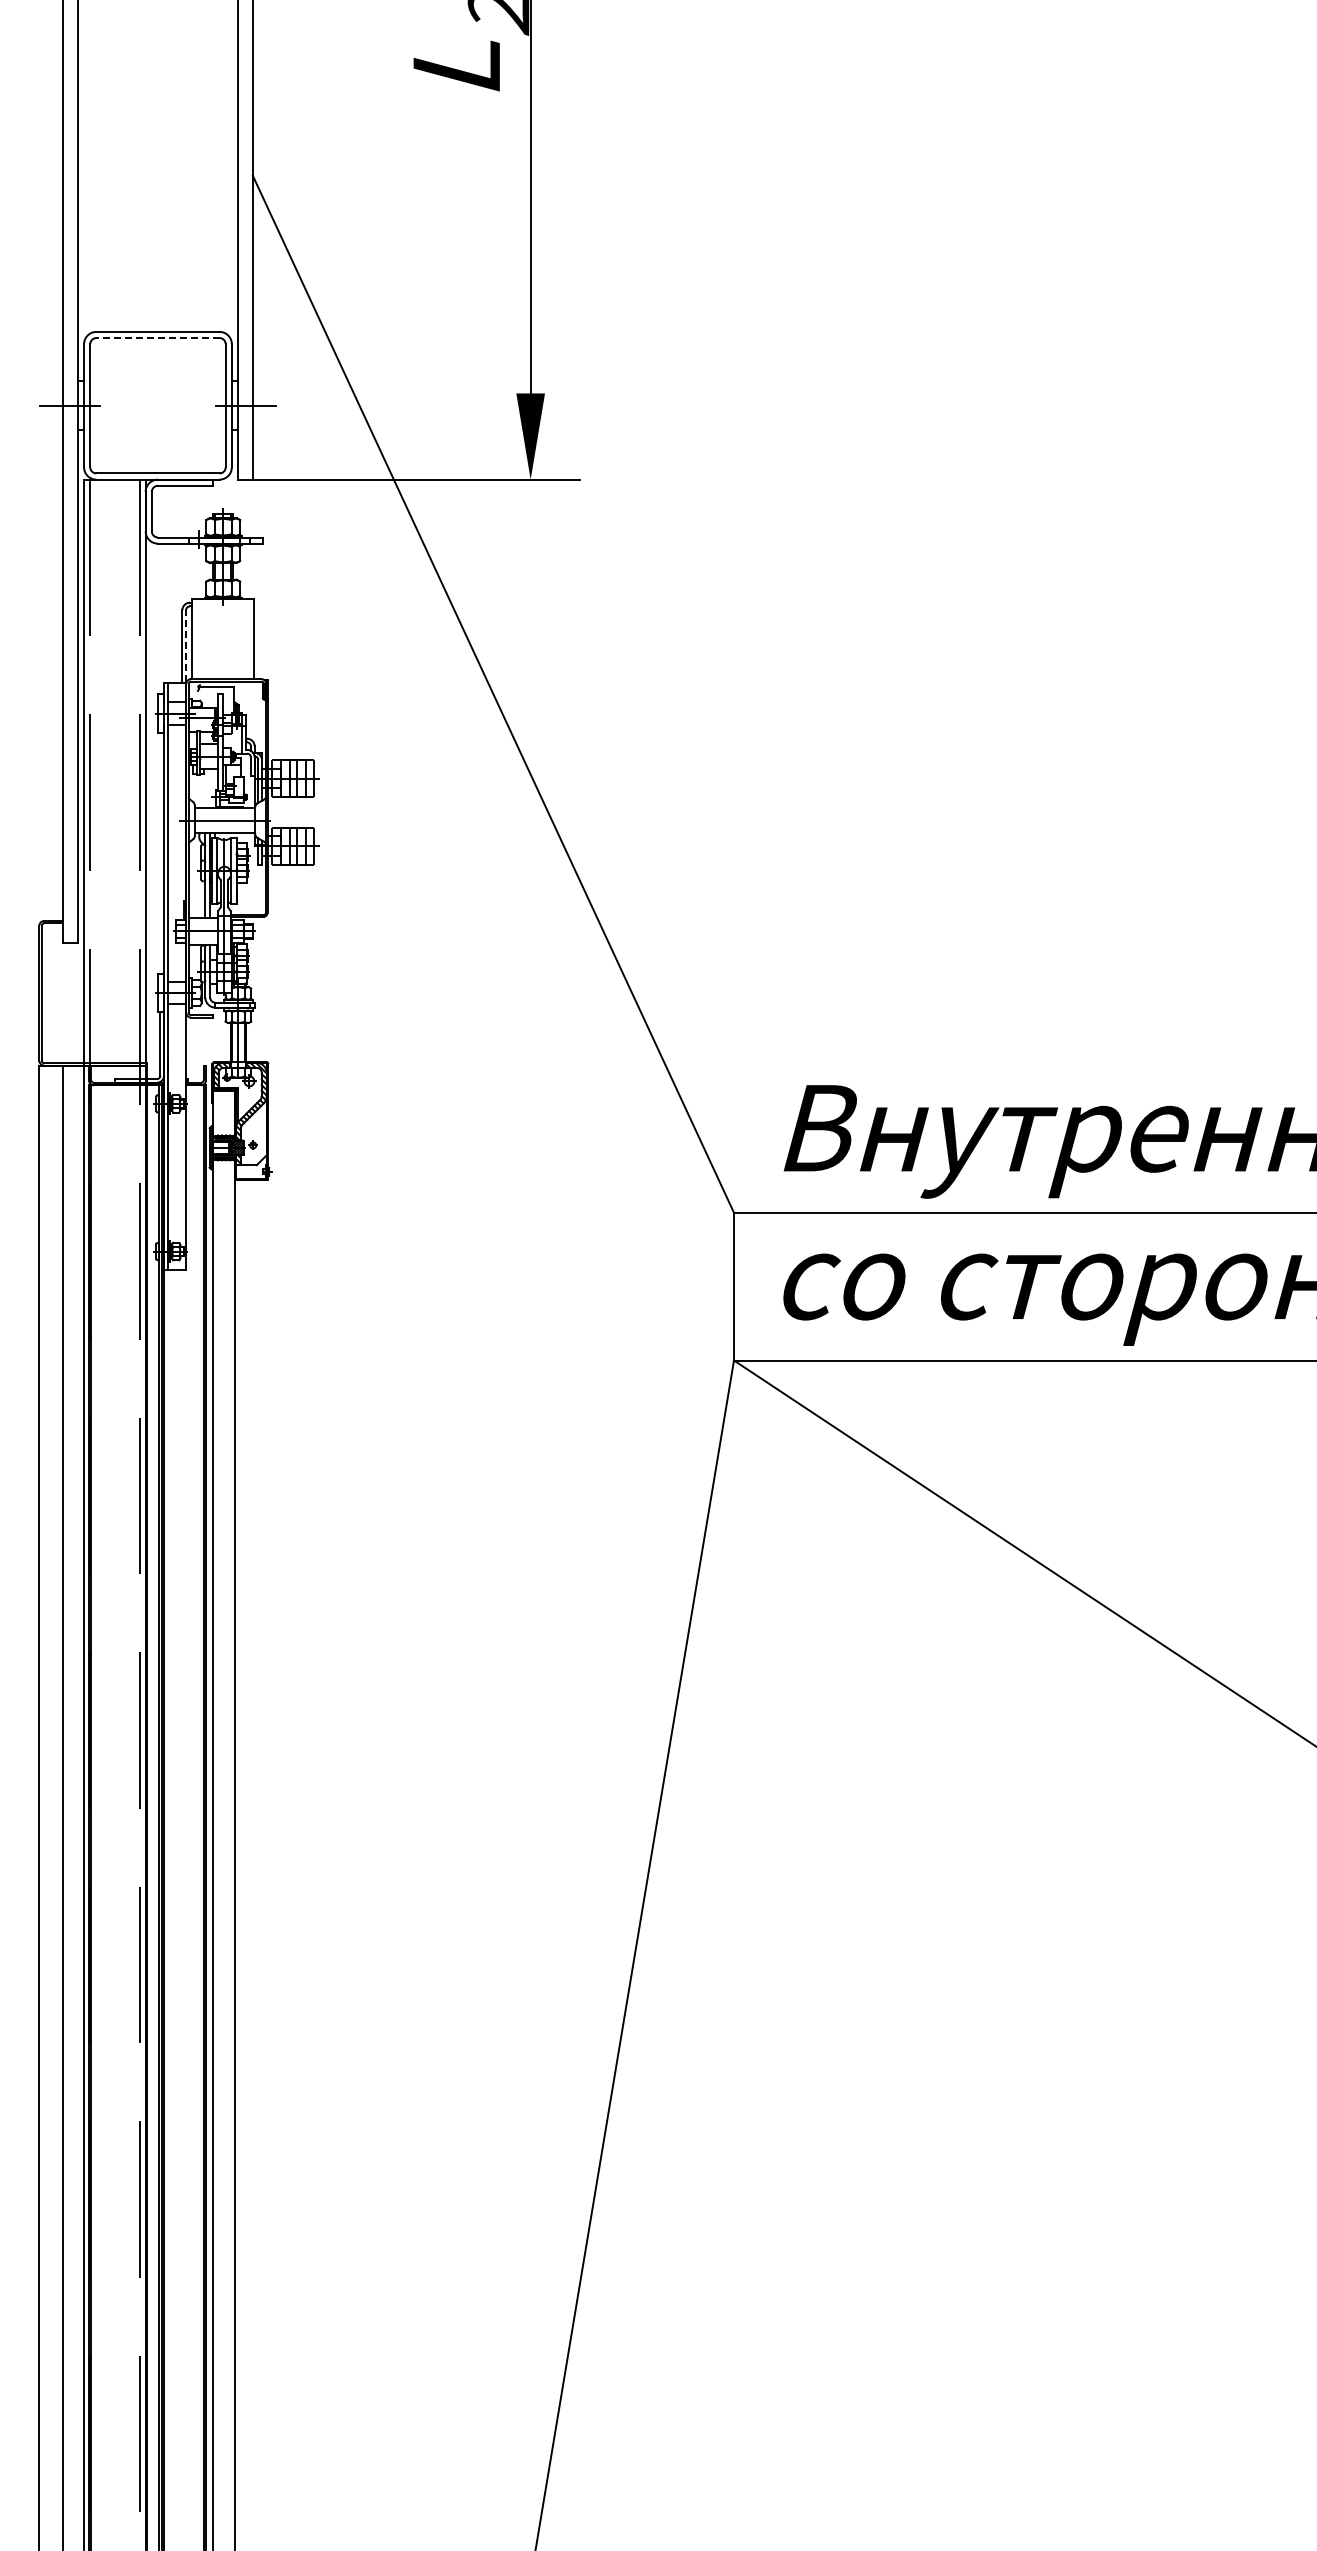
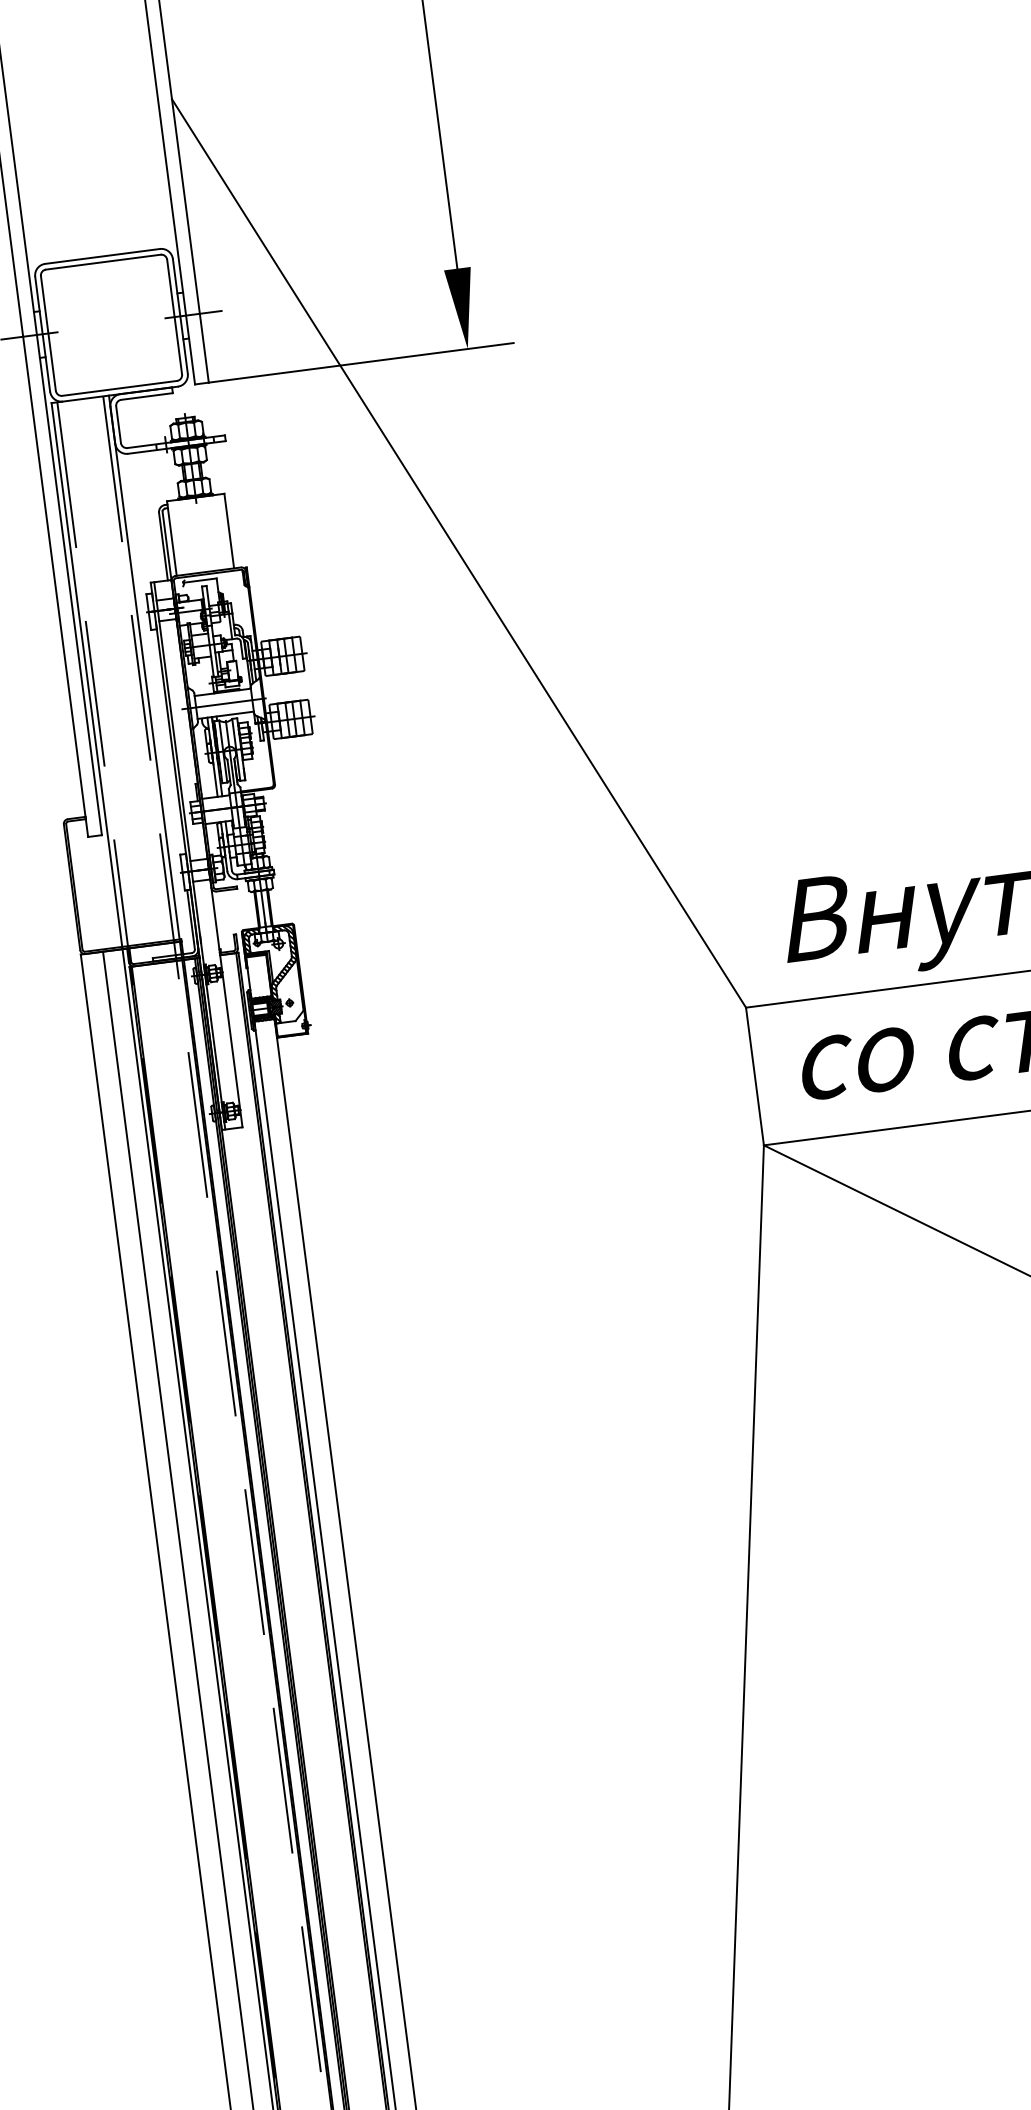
line: (157, 338) -> (102, 262), dashed -> solid
line: (186, 647) -> (167, 547), dashed -> solid

